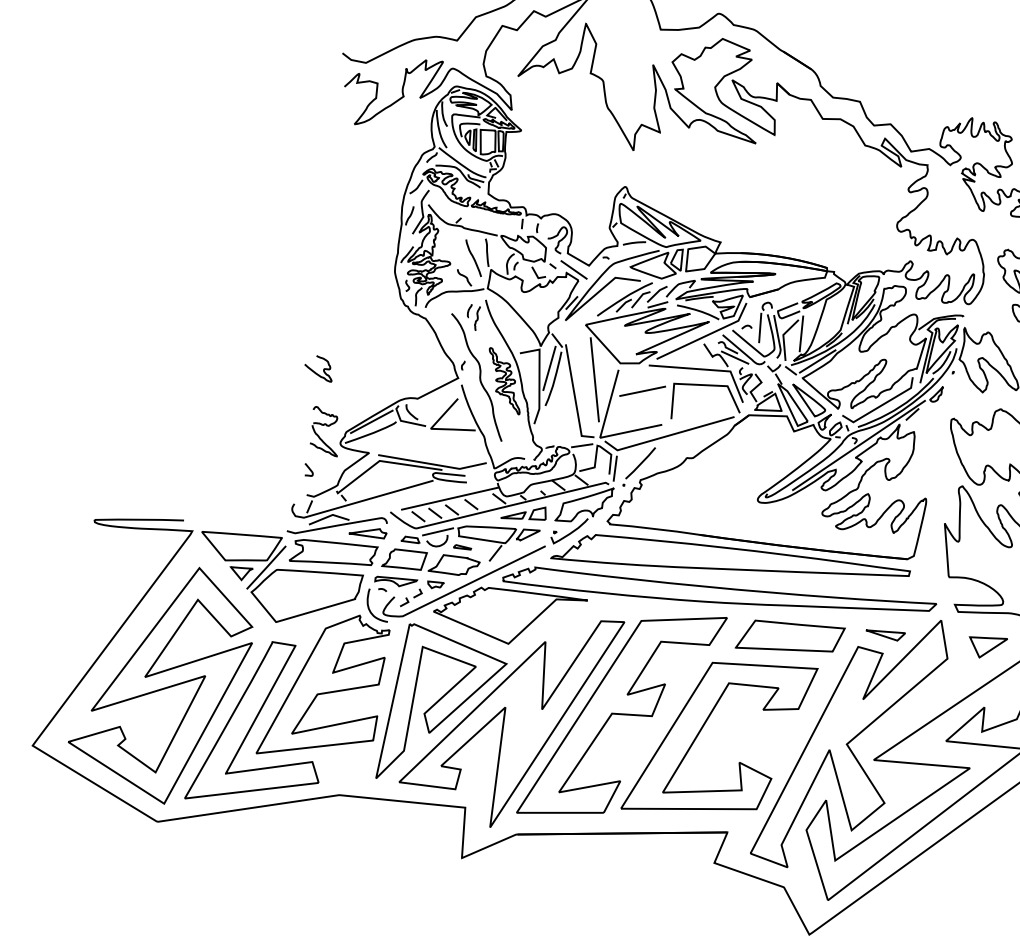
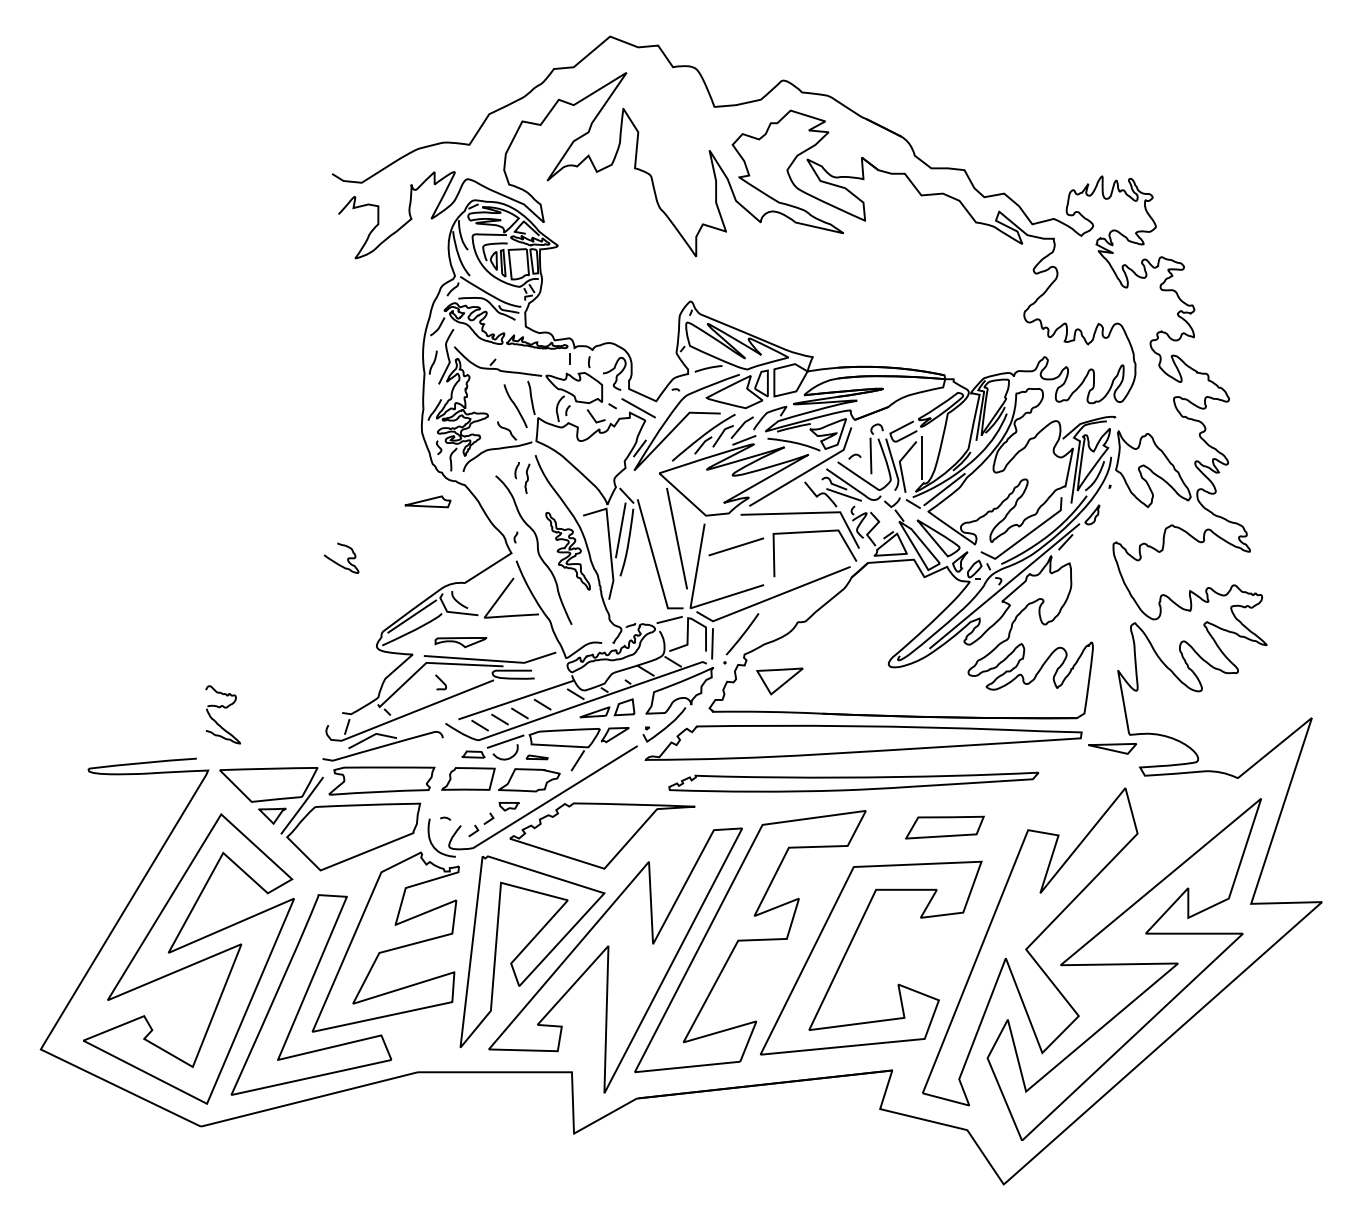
part: (327, 426) -> (224, 708), moved
curve: (308, 469) -> (440, 681), moved
part: (367, 532) -> (427, 501), moved
part: (395, 582) -> (460, 642), moved
part: (719, 592) -> (853, 781), size x0.7
part: (885, 635) -> (1112, 748), moved
part: (790, 637) -> (944, 827), size x0.6
part: (987, 647) -> (779, 681), moved

